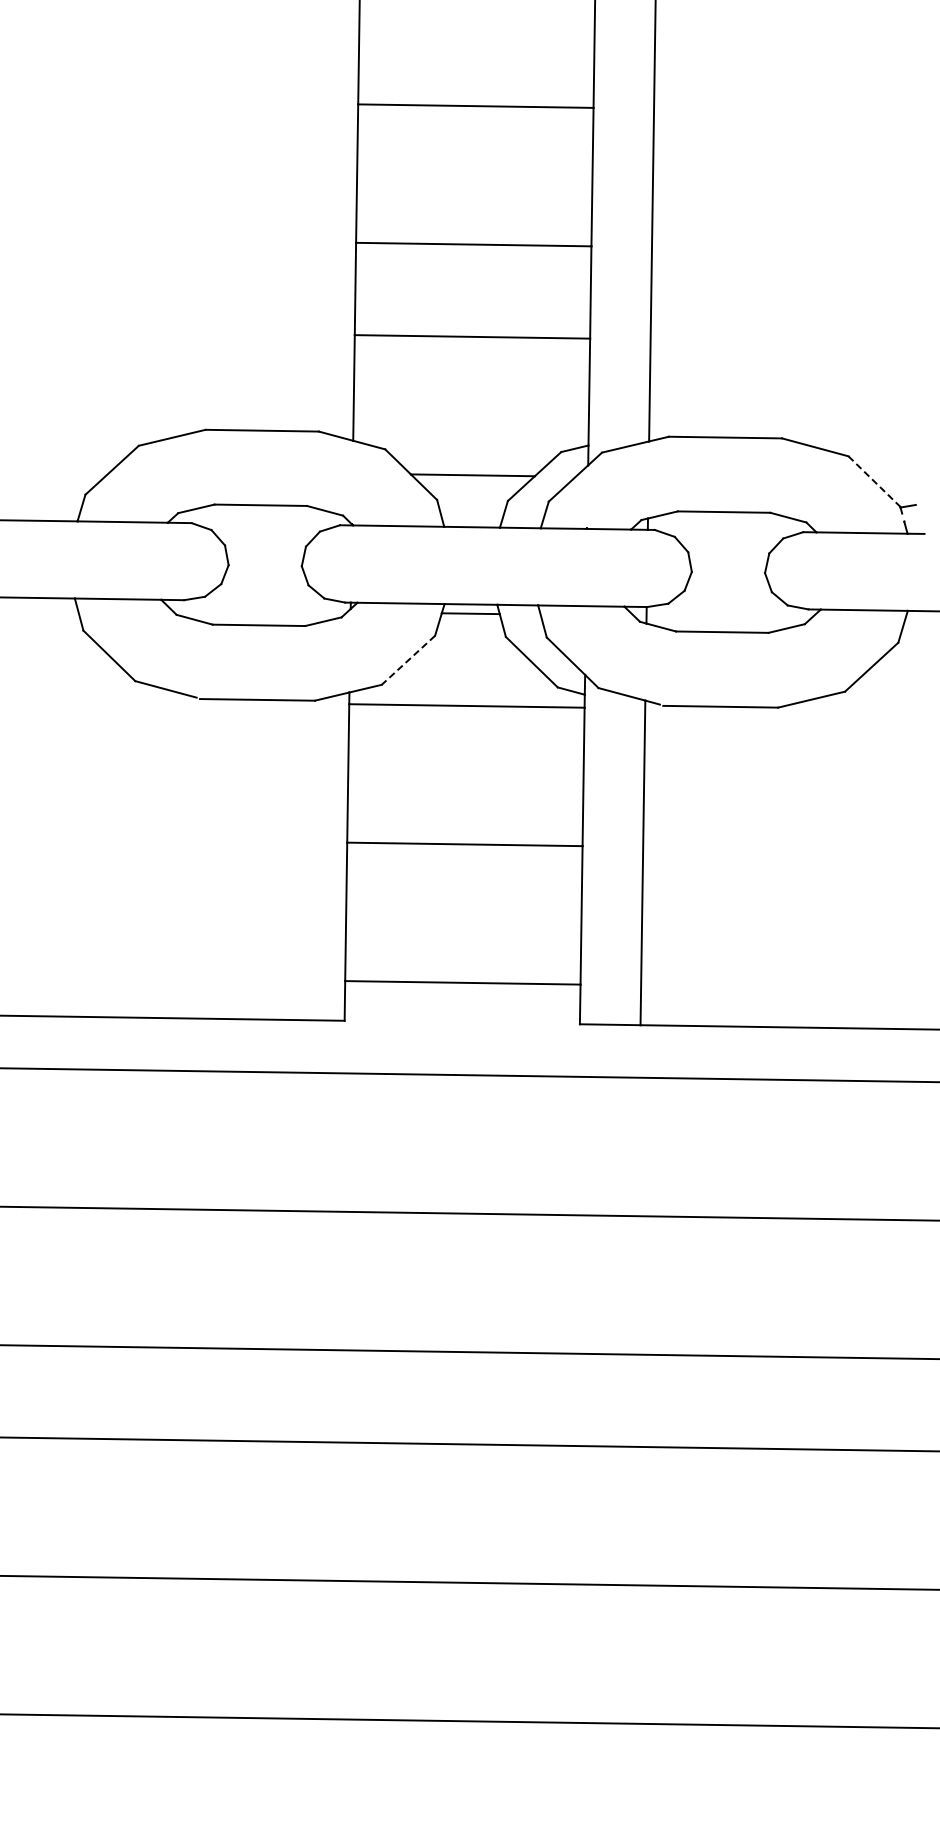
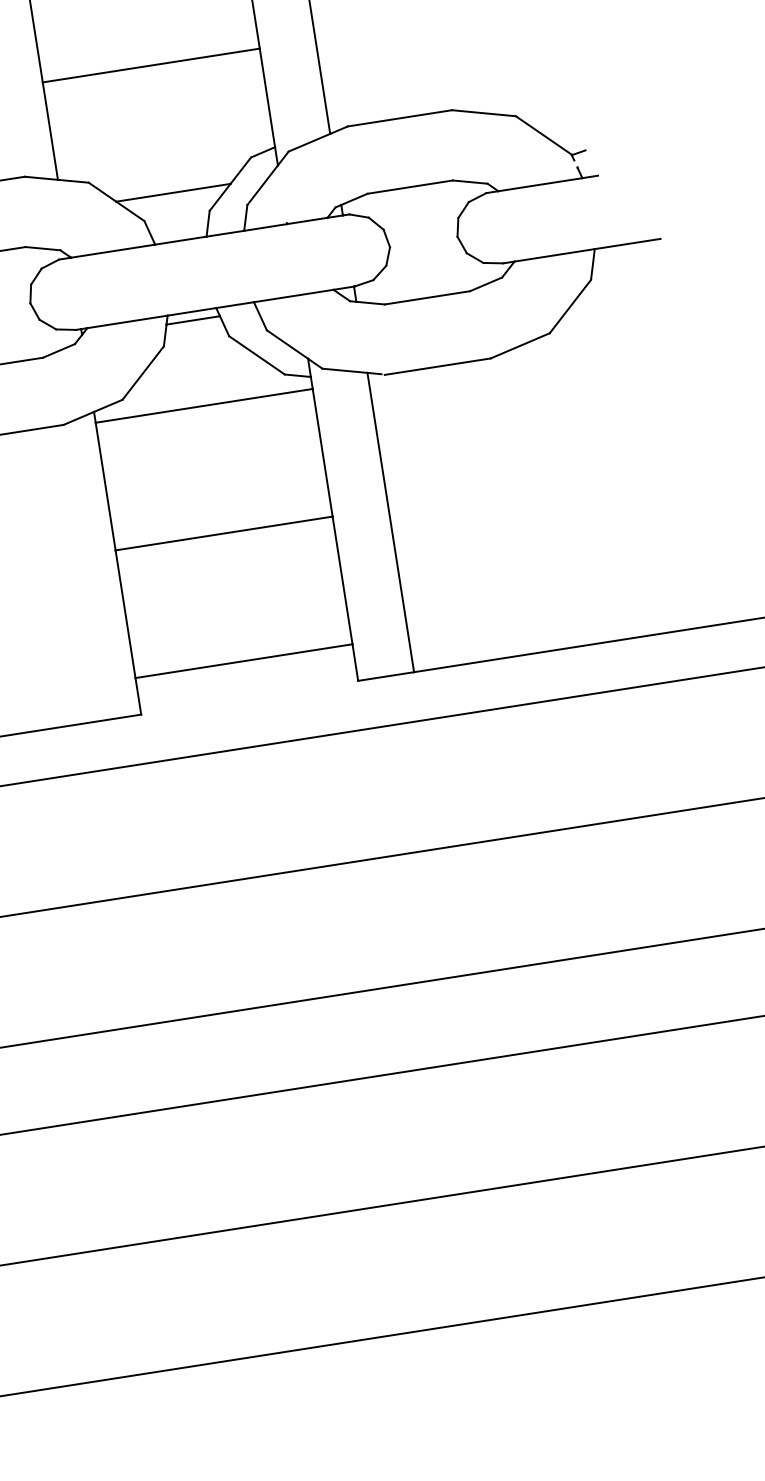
line: (874, 481) -> (543, 135), dashed -> solid
line: (408, 660) -> (143, 373), dashed -> solid

